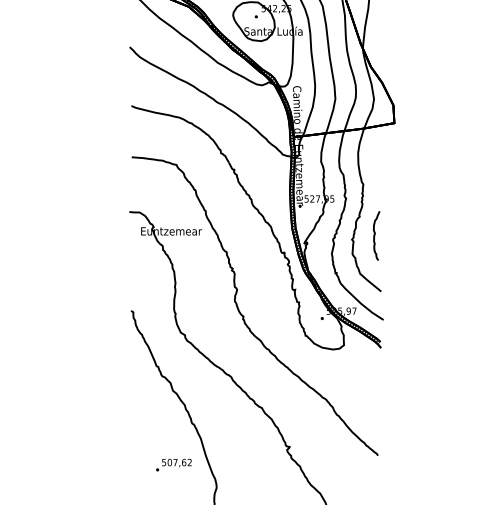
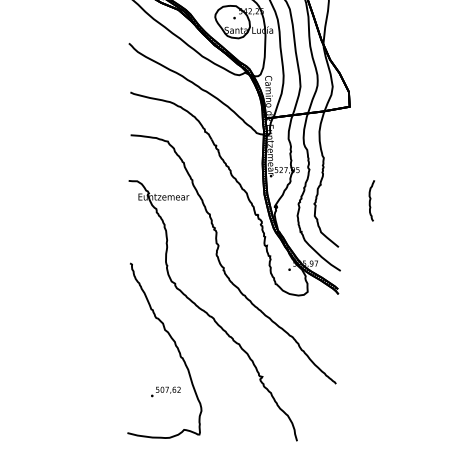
curve: (376, 234) -> (371, 199), moved

